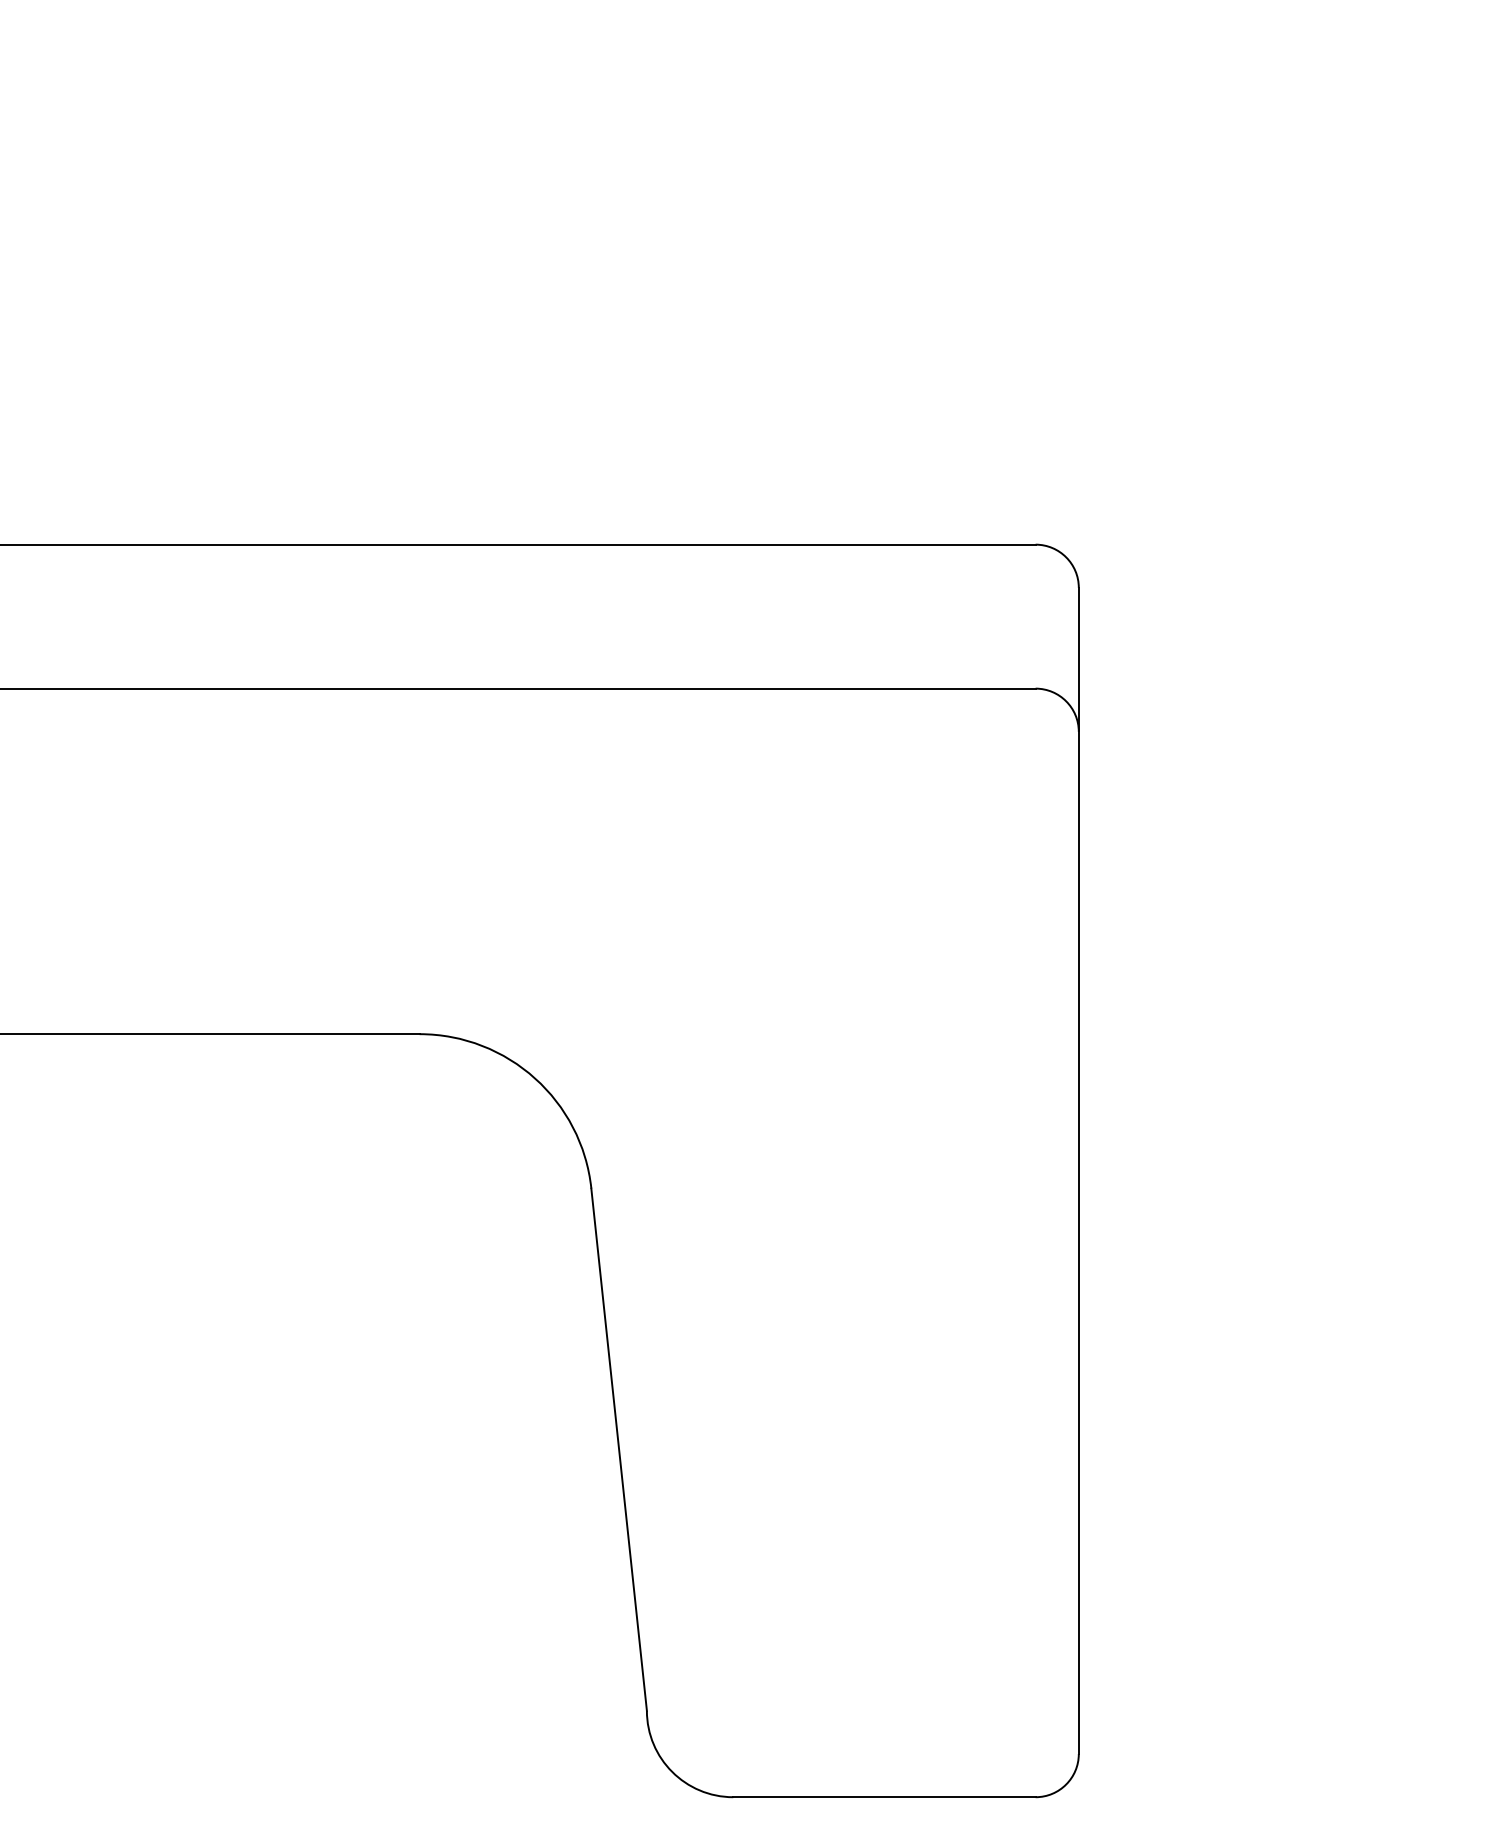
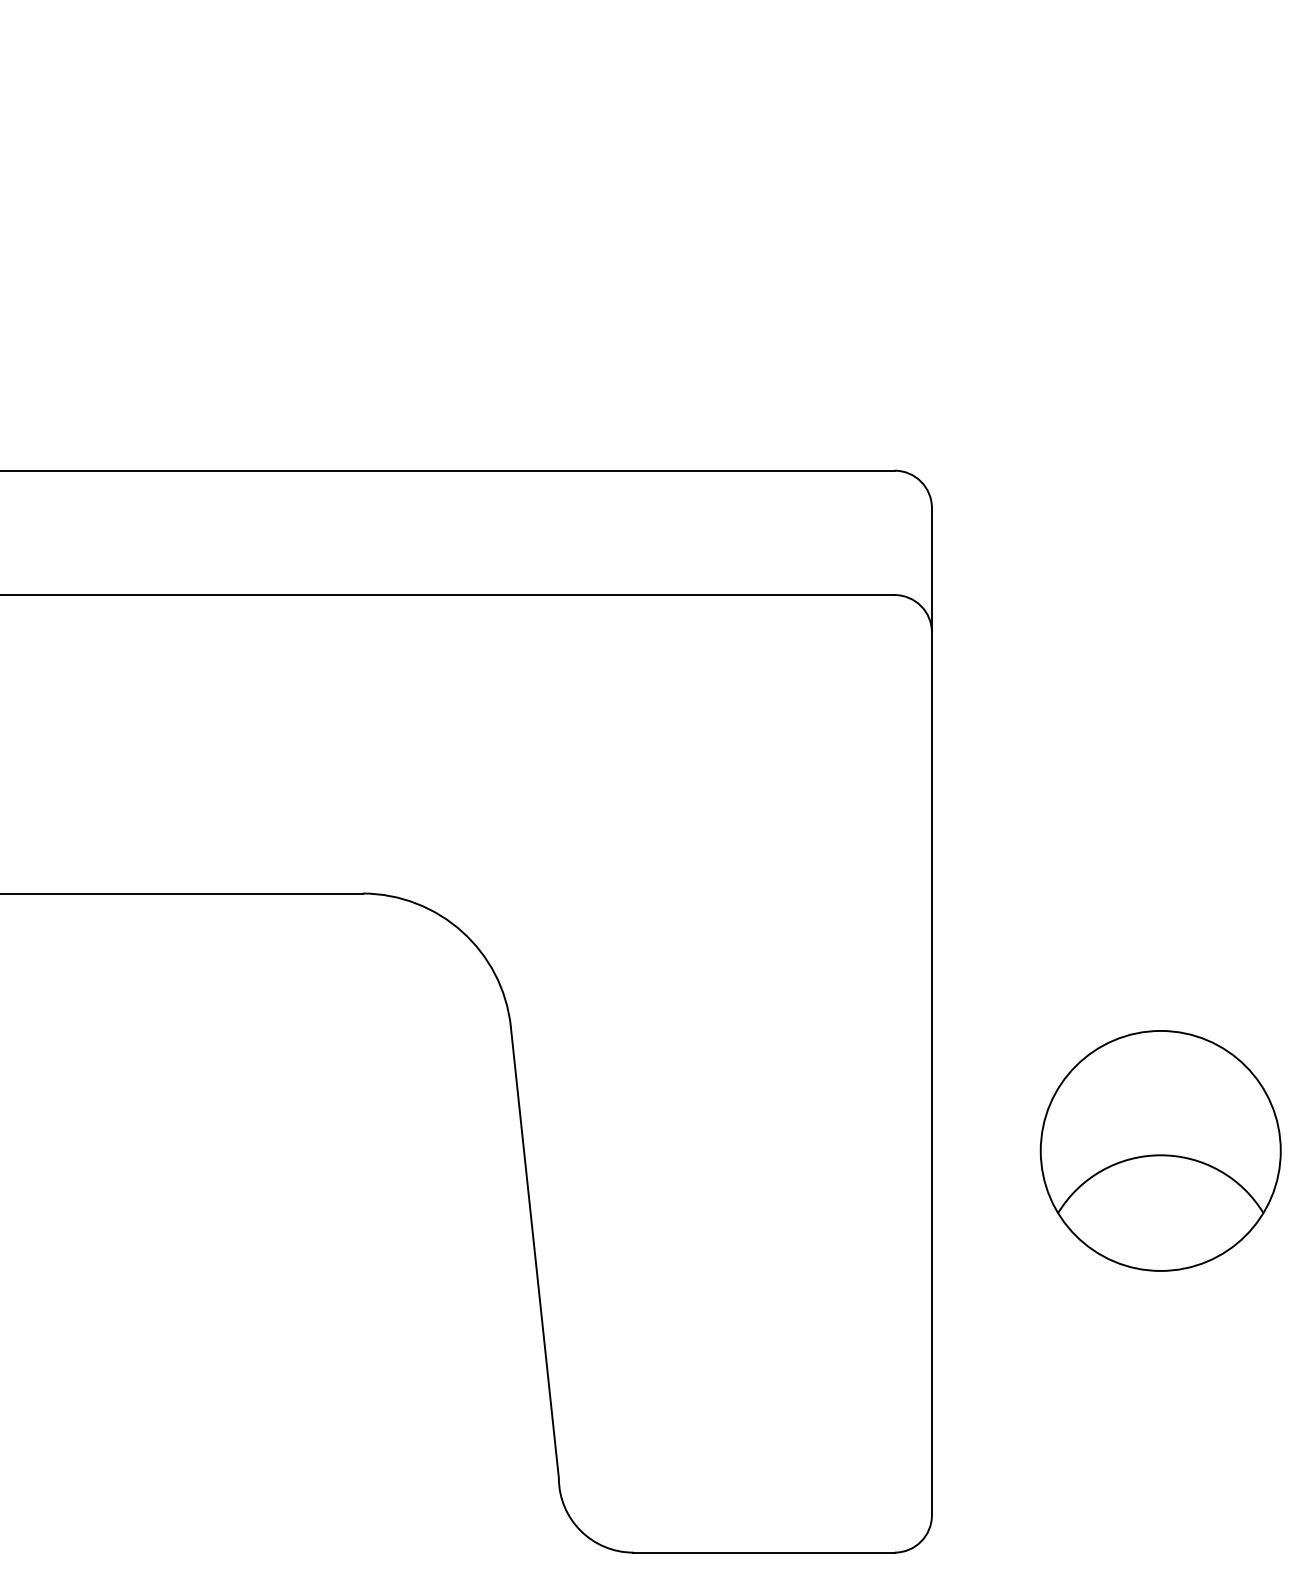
part: (1343, 1331) -> (1160, 1150), added

